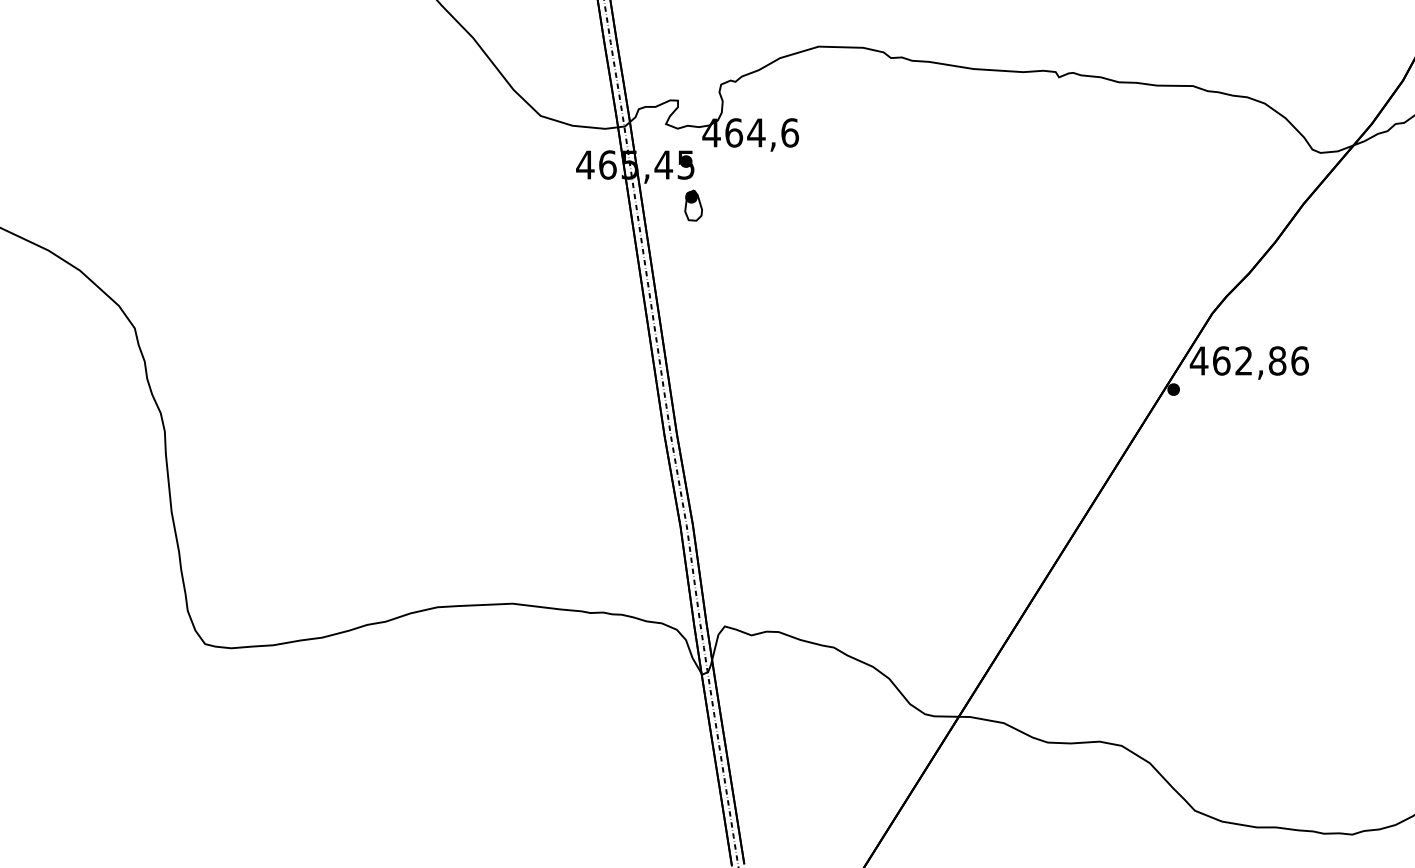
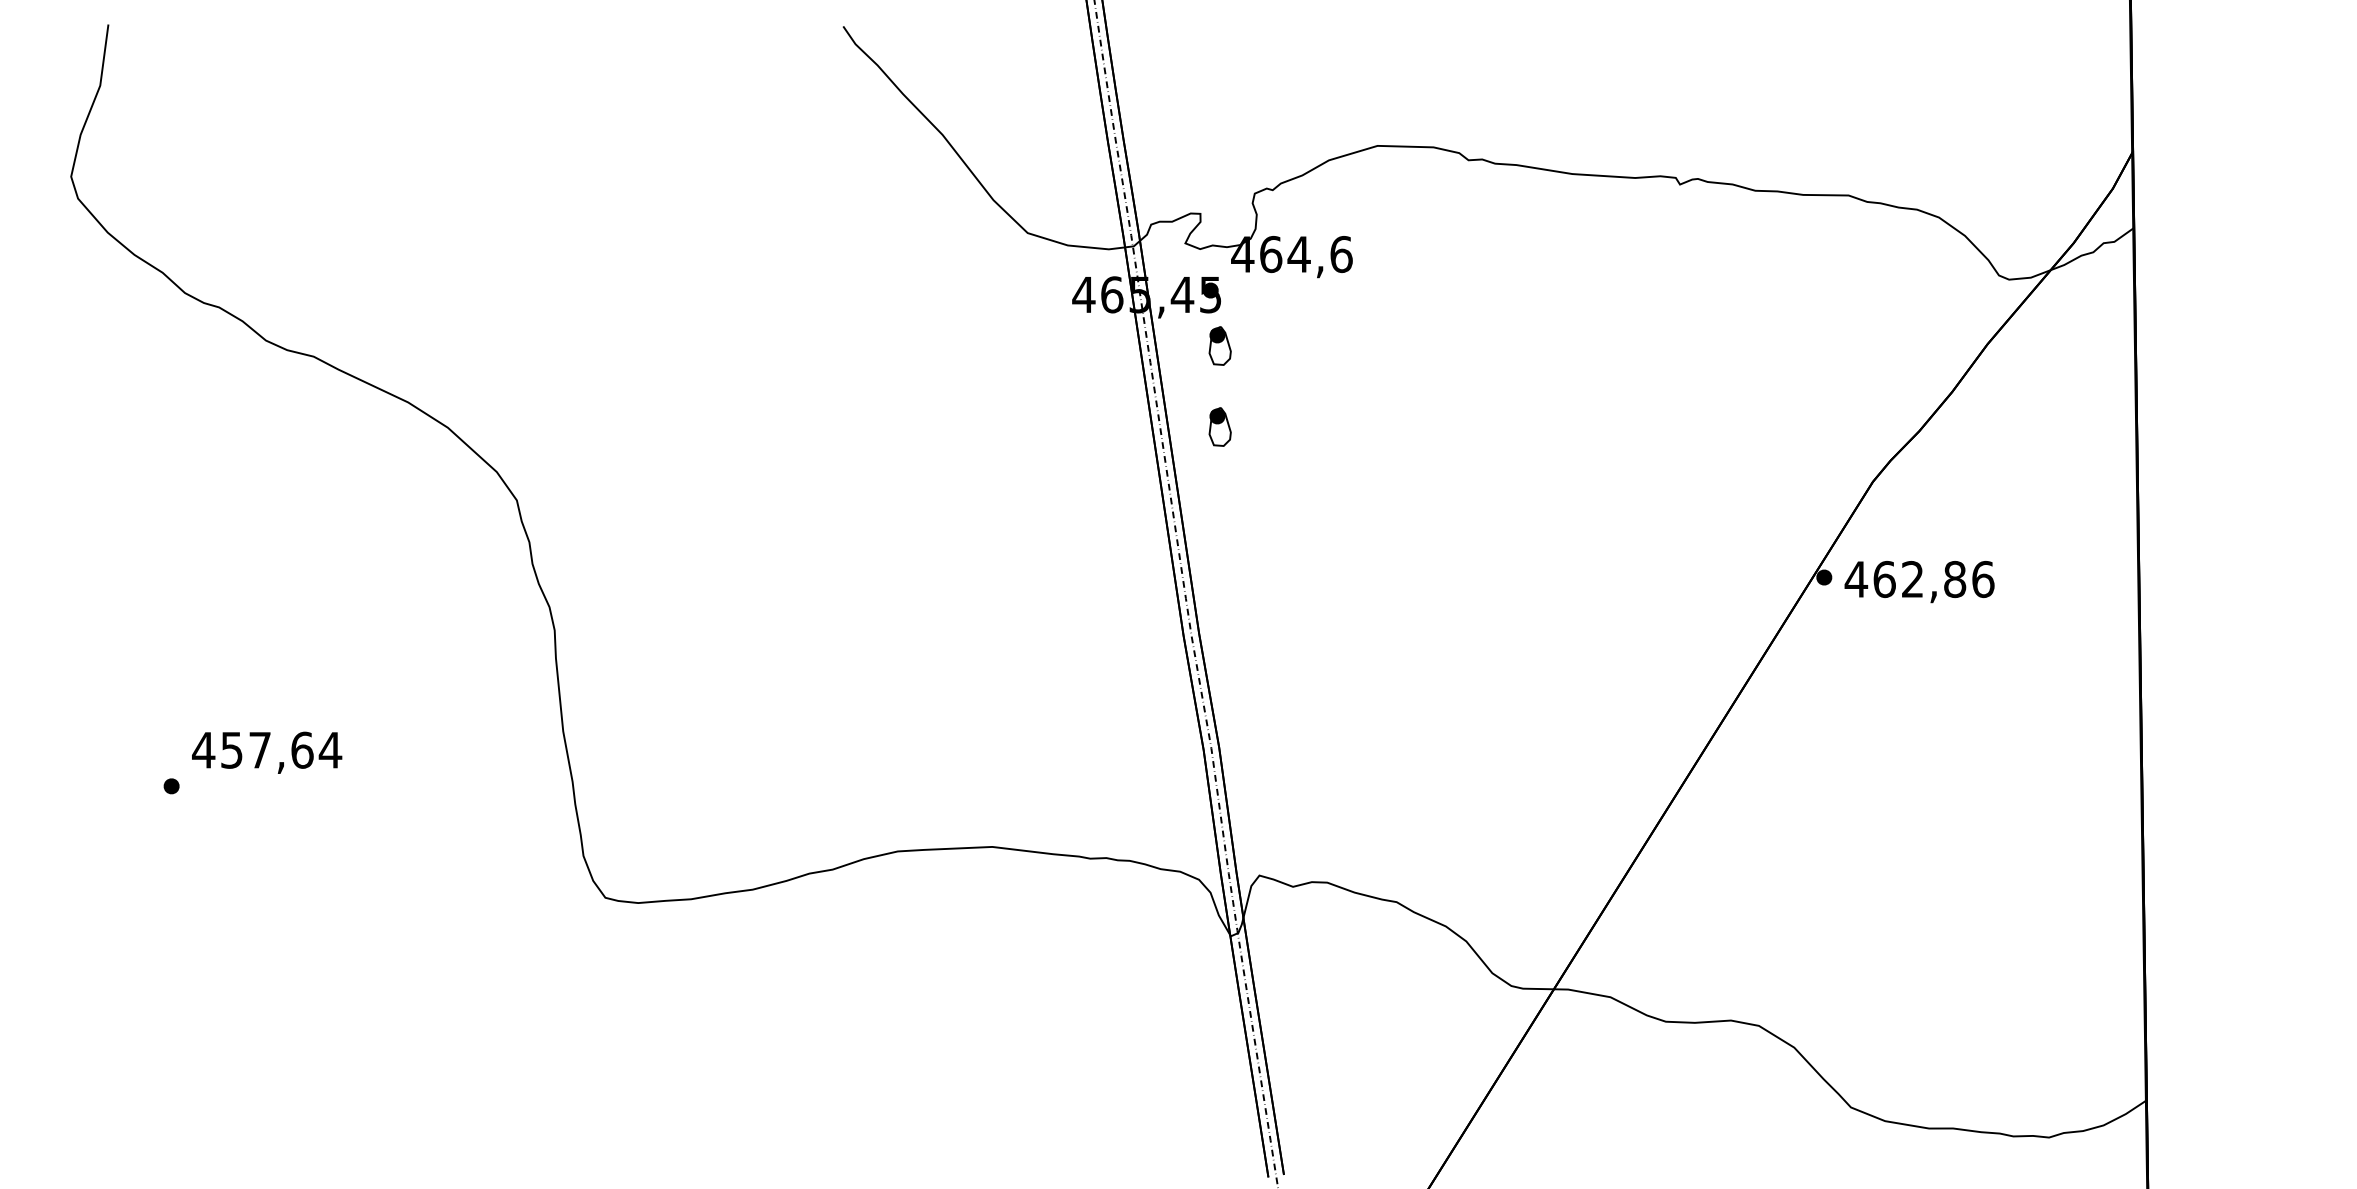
part: (693, 269) -> (1219, 426), added
text: (1249, 363) -> (1919, 582), moved

